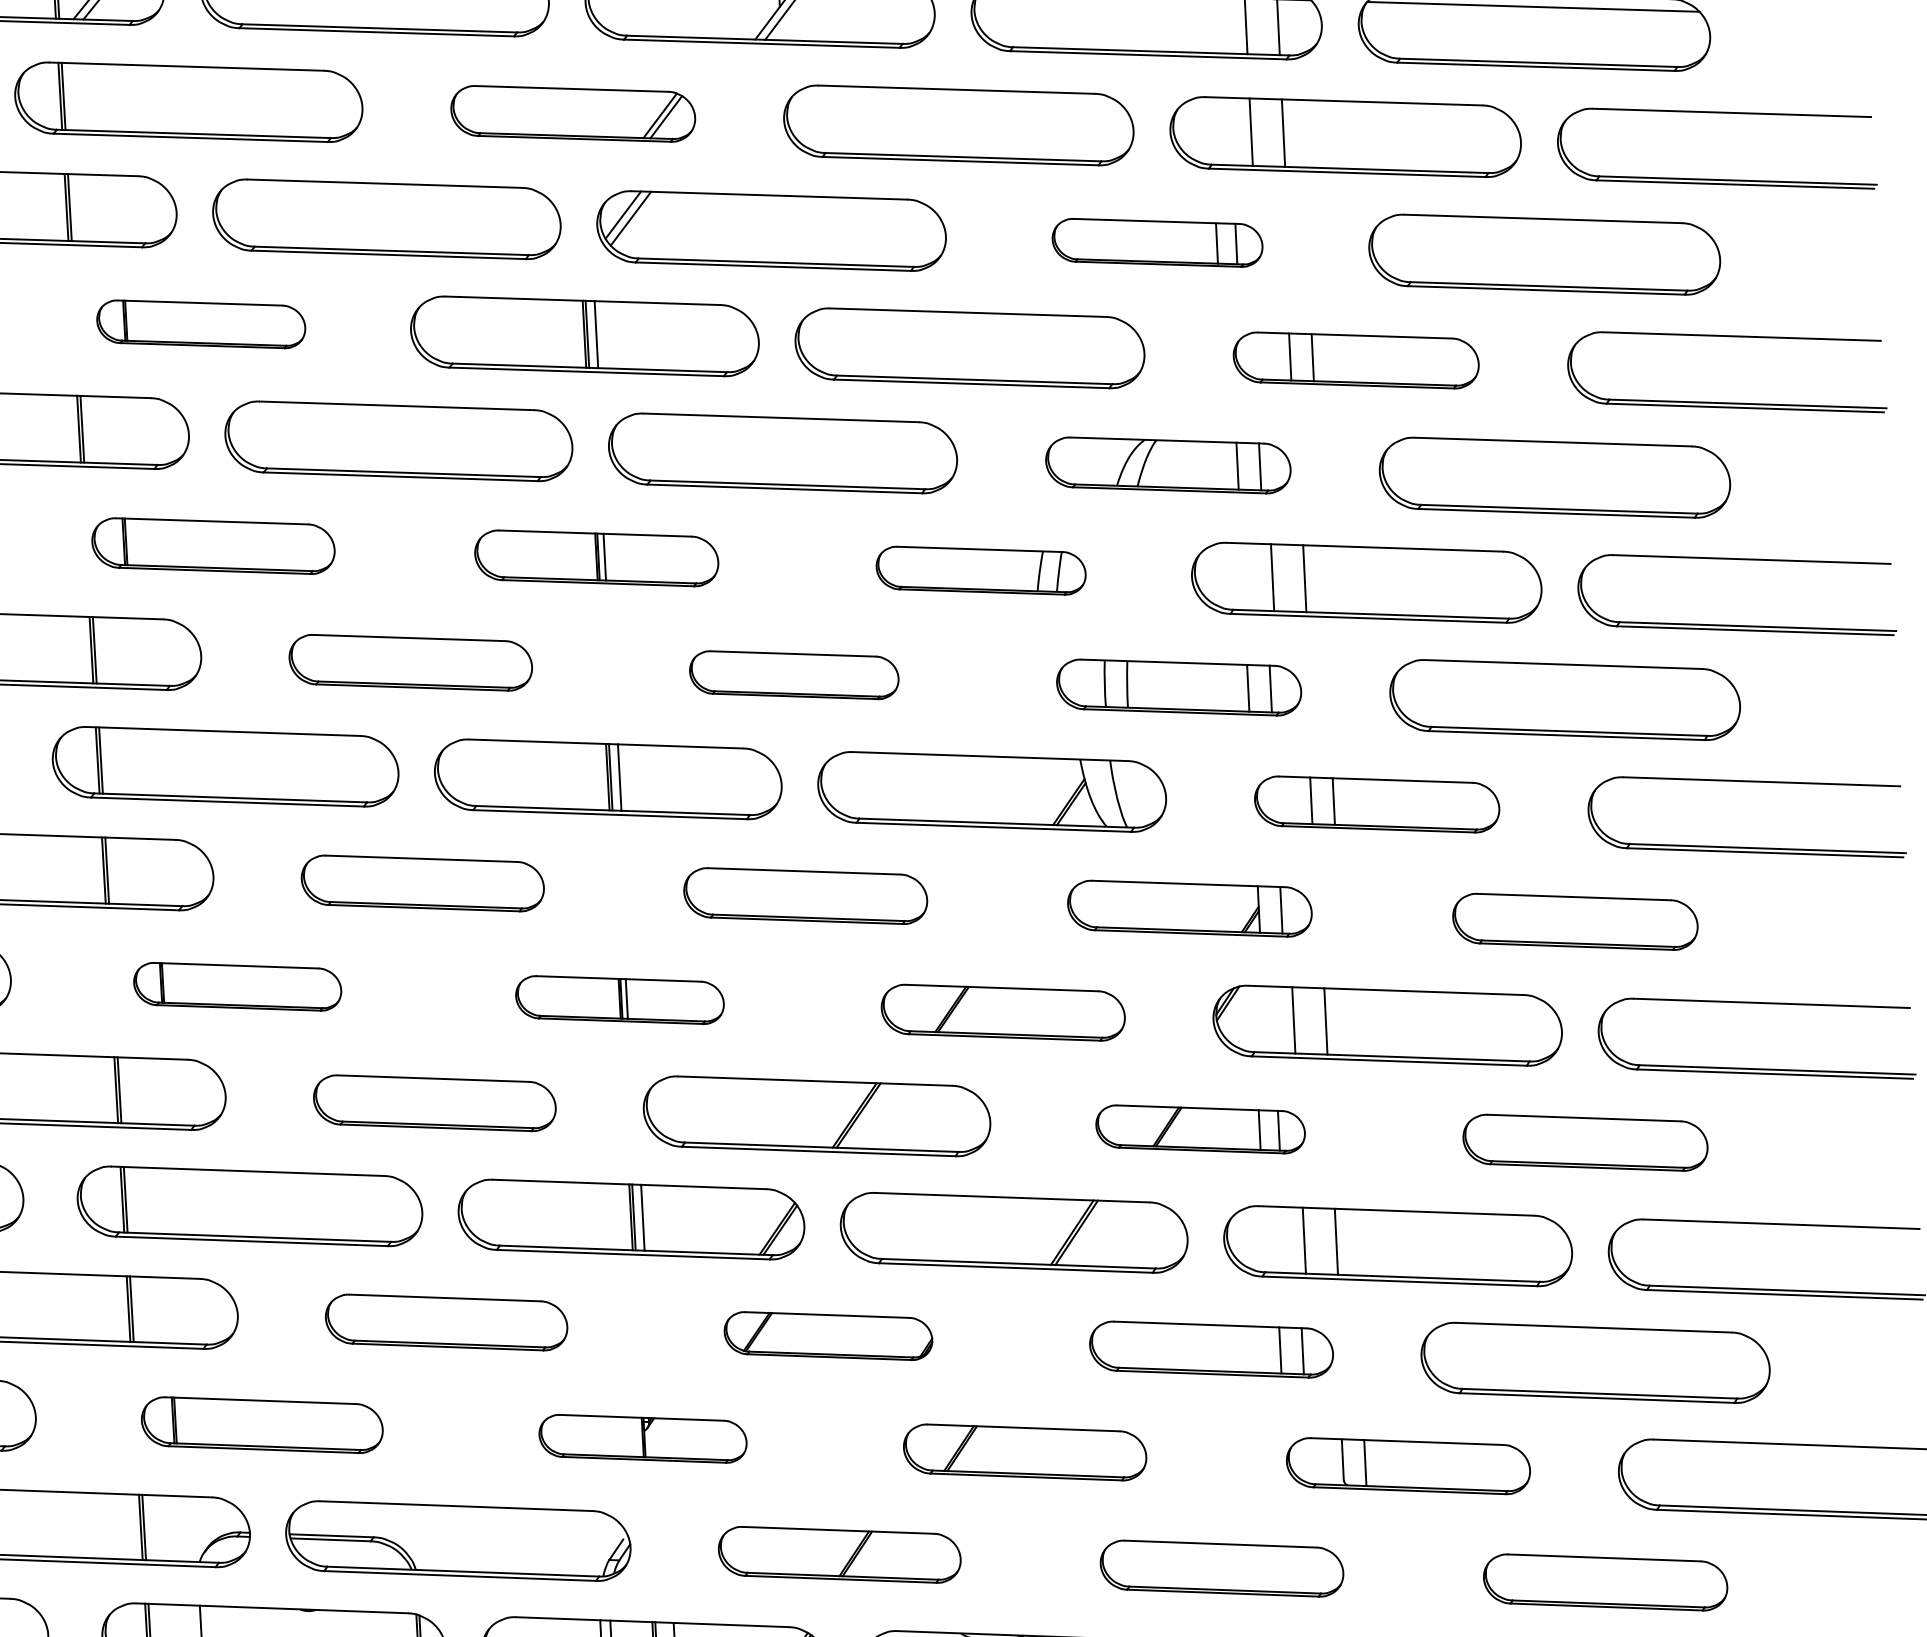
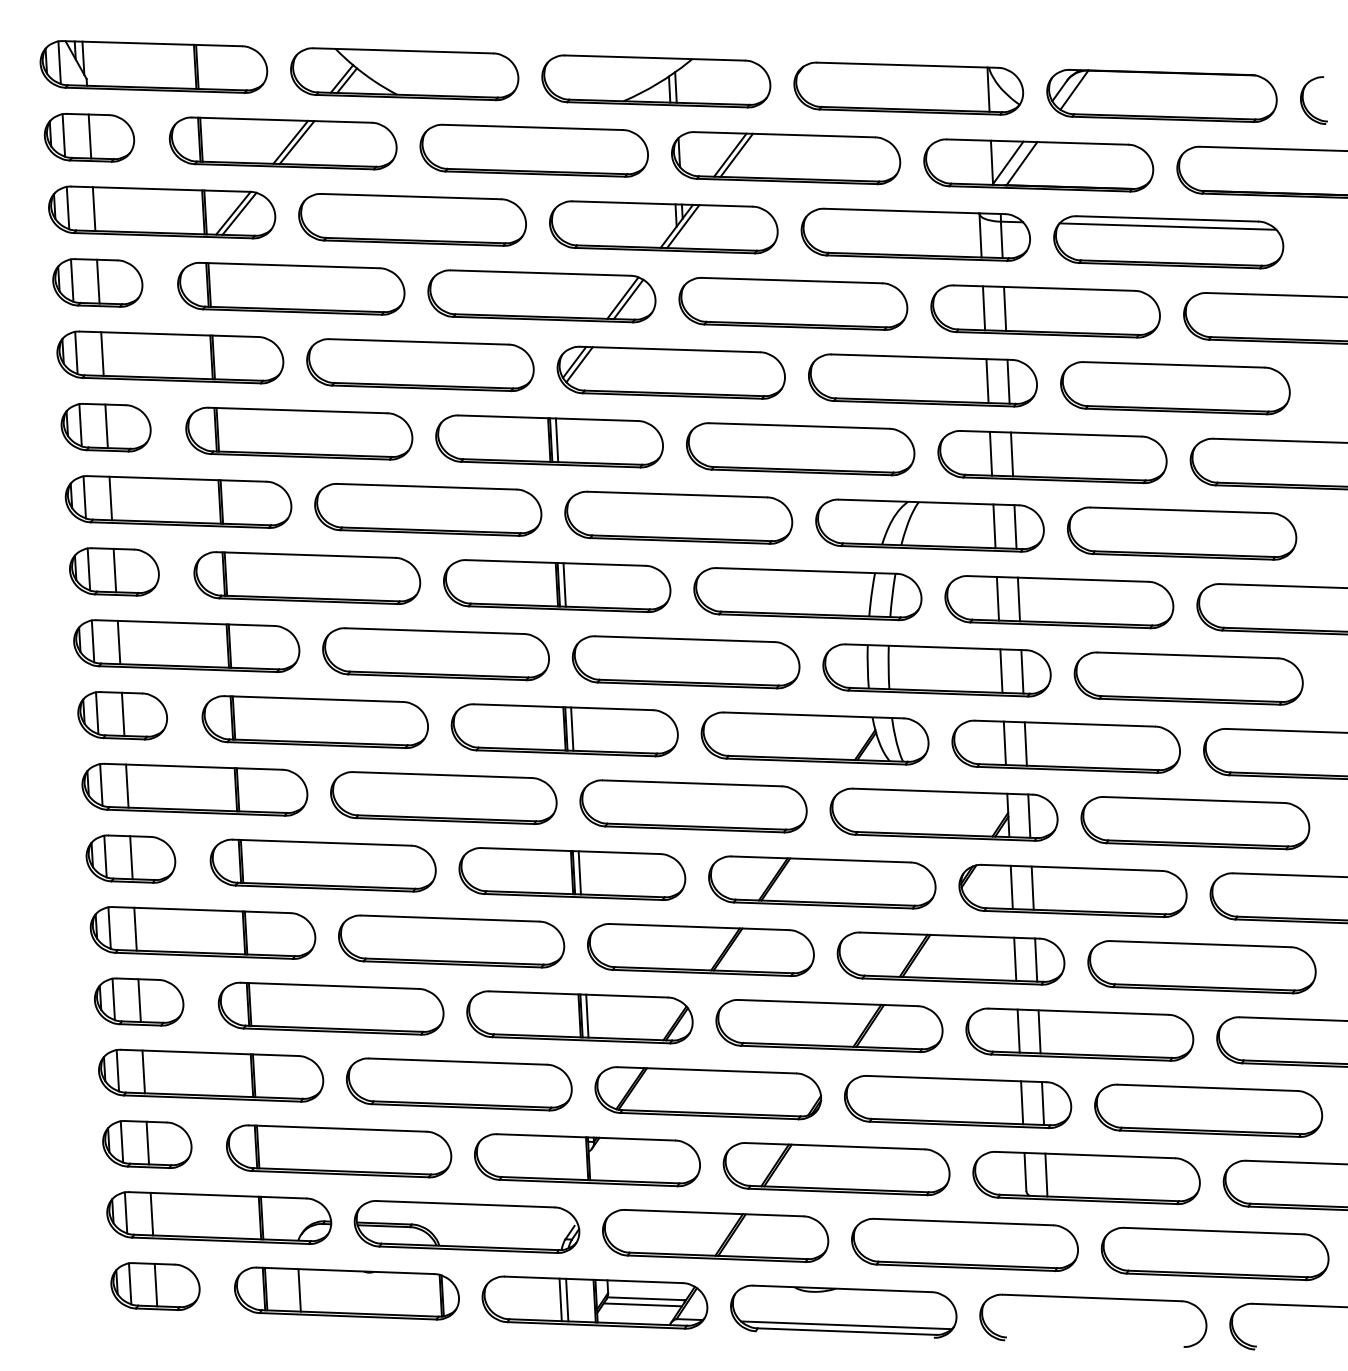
part: (572, 114) -> (541, 296), size x1.43
part: (1156, 242) -> (922, 380), size x1.67
part: (201, 324) -> (299, 433), size x1.67
part: (1356, 360) -> (1052, 457), size x1.43
part: (1167, 465) -> (929, 525), size x1.43
part: (213, 546) -> (307, 578), size x1.43
part: (597, 558) -> (557, 586), size x1.43
part: (980, 571) -> (807, 594), size x1.67
part: (409, 663) -> (435, 654), size x1.43
part: (793, 675) -> (685, 662), size x1.67
part: (1178, 687) -> (936, 670), size x1.43
part: (1376, 804) -> (1065, 746), size x1.43
part: (422, 883) -> (443, 798), size x1.43
part: (805, 896) -> (693, 806), size x1.43
part: (1189, 908) -> (943, 814), size x1.43
part: (1575, 922) -> (1195, 823), size x1.43
part: (236, 986) -> (322, 865), size x1.67
part: (620, 1000) -> (572, 874), size x1.67
part: (1003, 1012) -> (822, 882), size x1.43
part: (434, 1103) -> (451, 941), size x1.43
part: (1199, 1129) -> (950, 958), size x1.67
part: (1584, 1143) -> (1201, 967), size x1.43
part: (446, 1322) -> (459, 1084), size x1.43
part: (828, 1336) -> (708, 1093), size x1.67
part: (1212, 1350) -> (958, 1102), size x1.43
part: (262, 1425) -> (339, 1151), size x1.43
part: (643, 1439) -> (587, 1160), size x1.67
part: (1024, 1452) -> (836, 1169), size x1.43
part: (1408, 1466) -> (1086, 1178), size x1.43
part: (839, 1554) -> (715, 1235), size x1.43
part: (1221, 1567) -> (964, 1244), size x1.43
part: (1604, 1581) -> (1214, 1253), size x1.43

